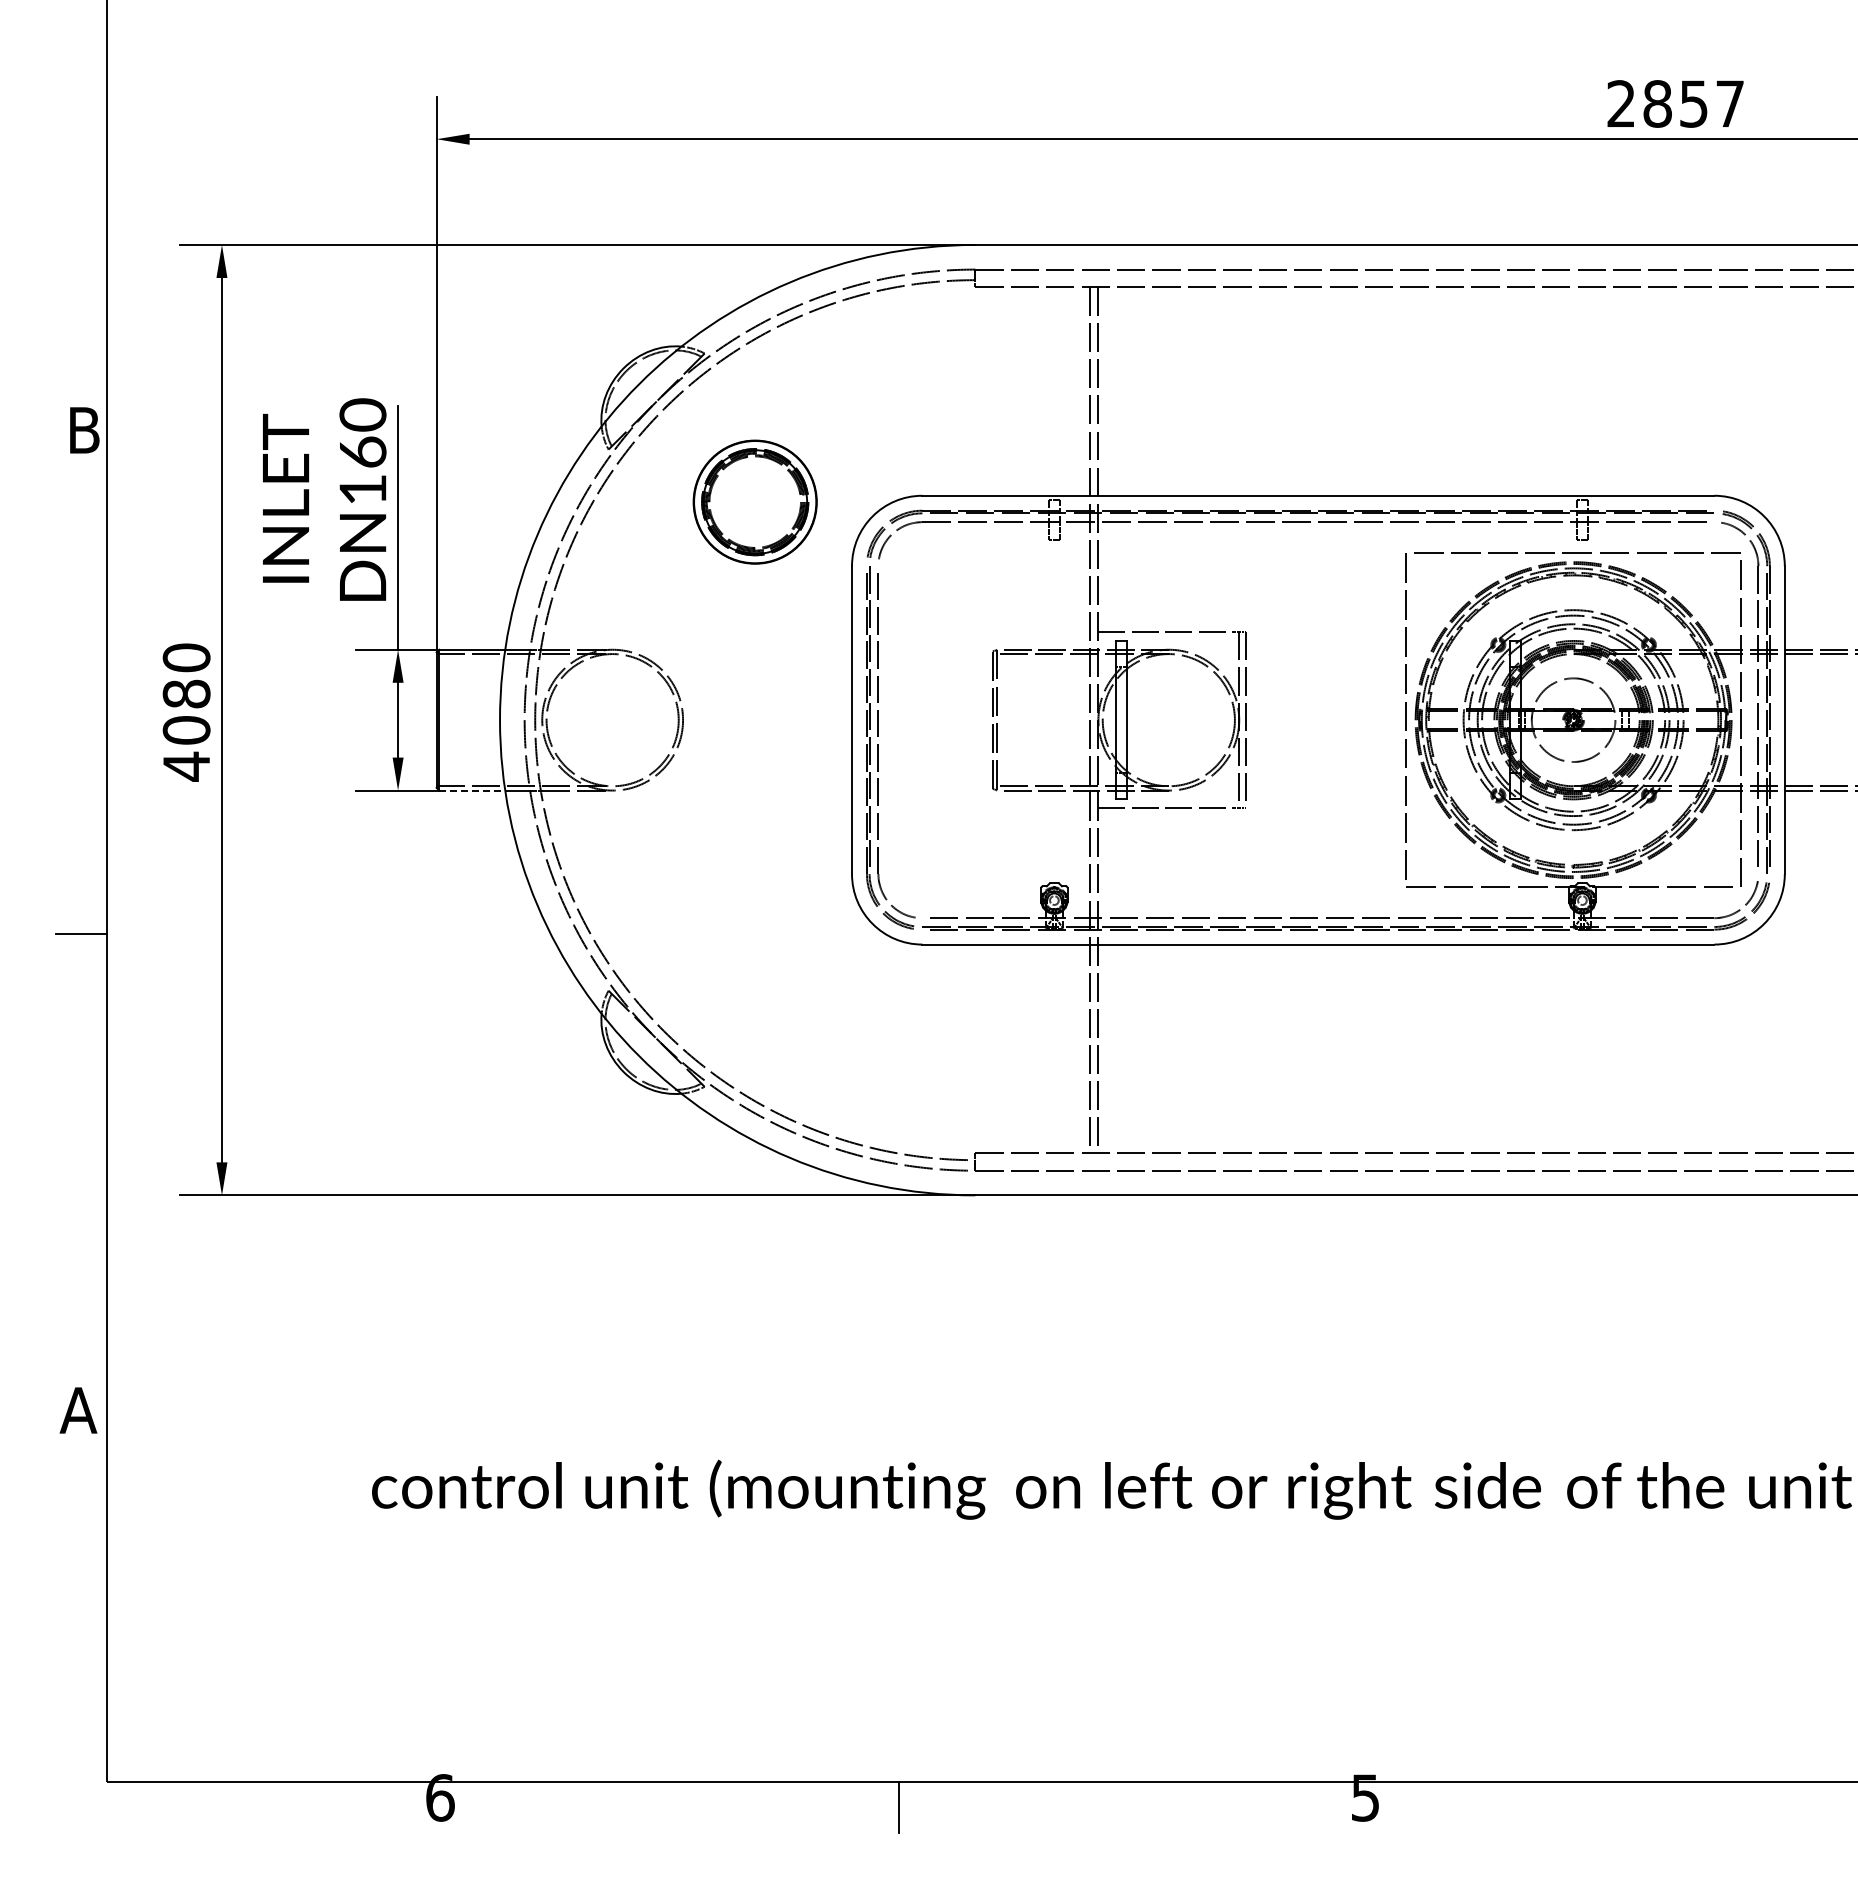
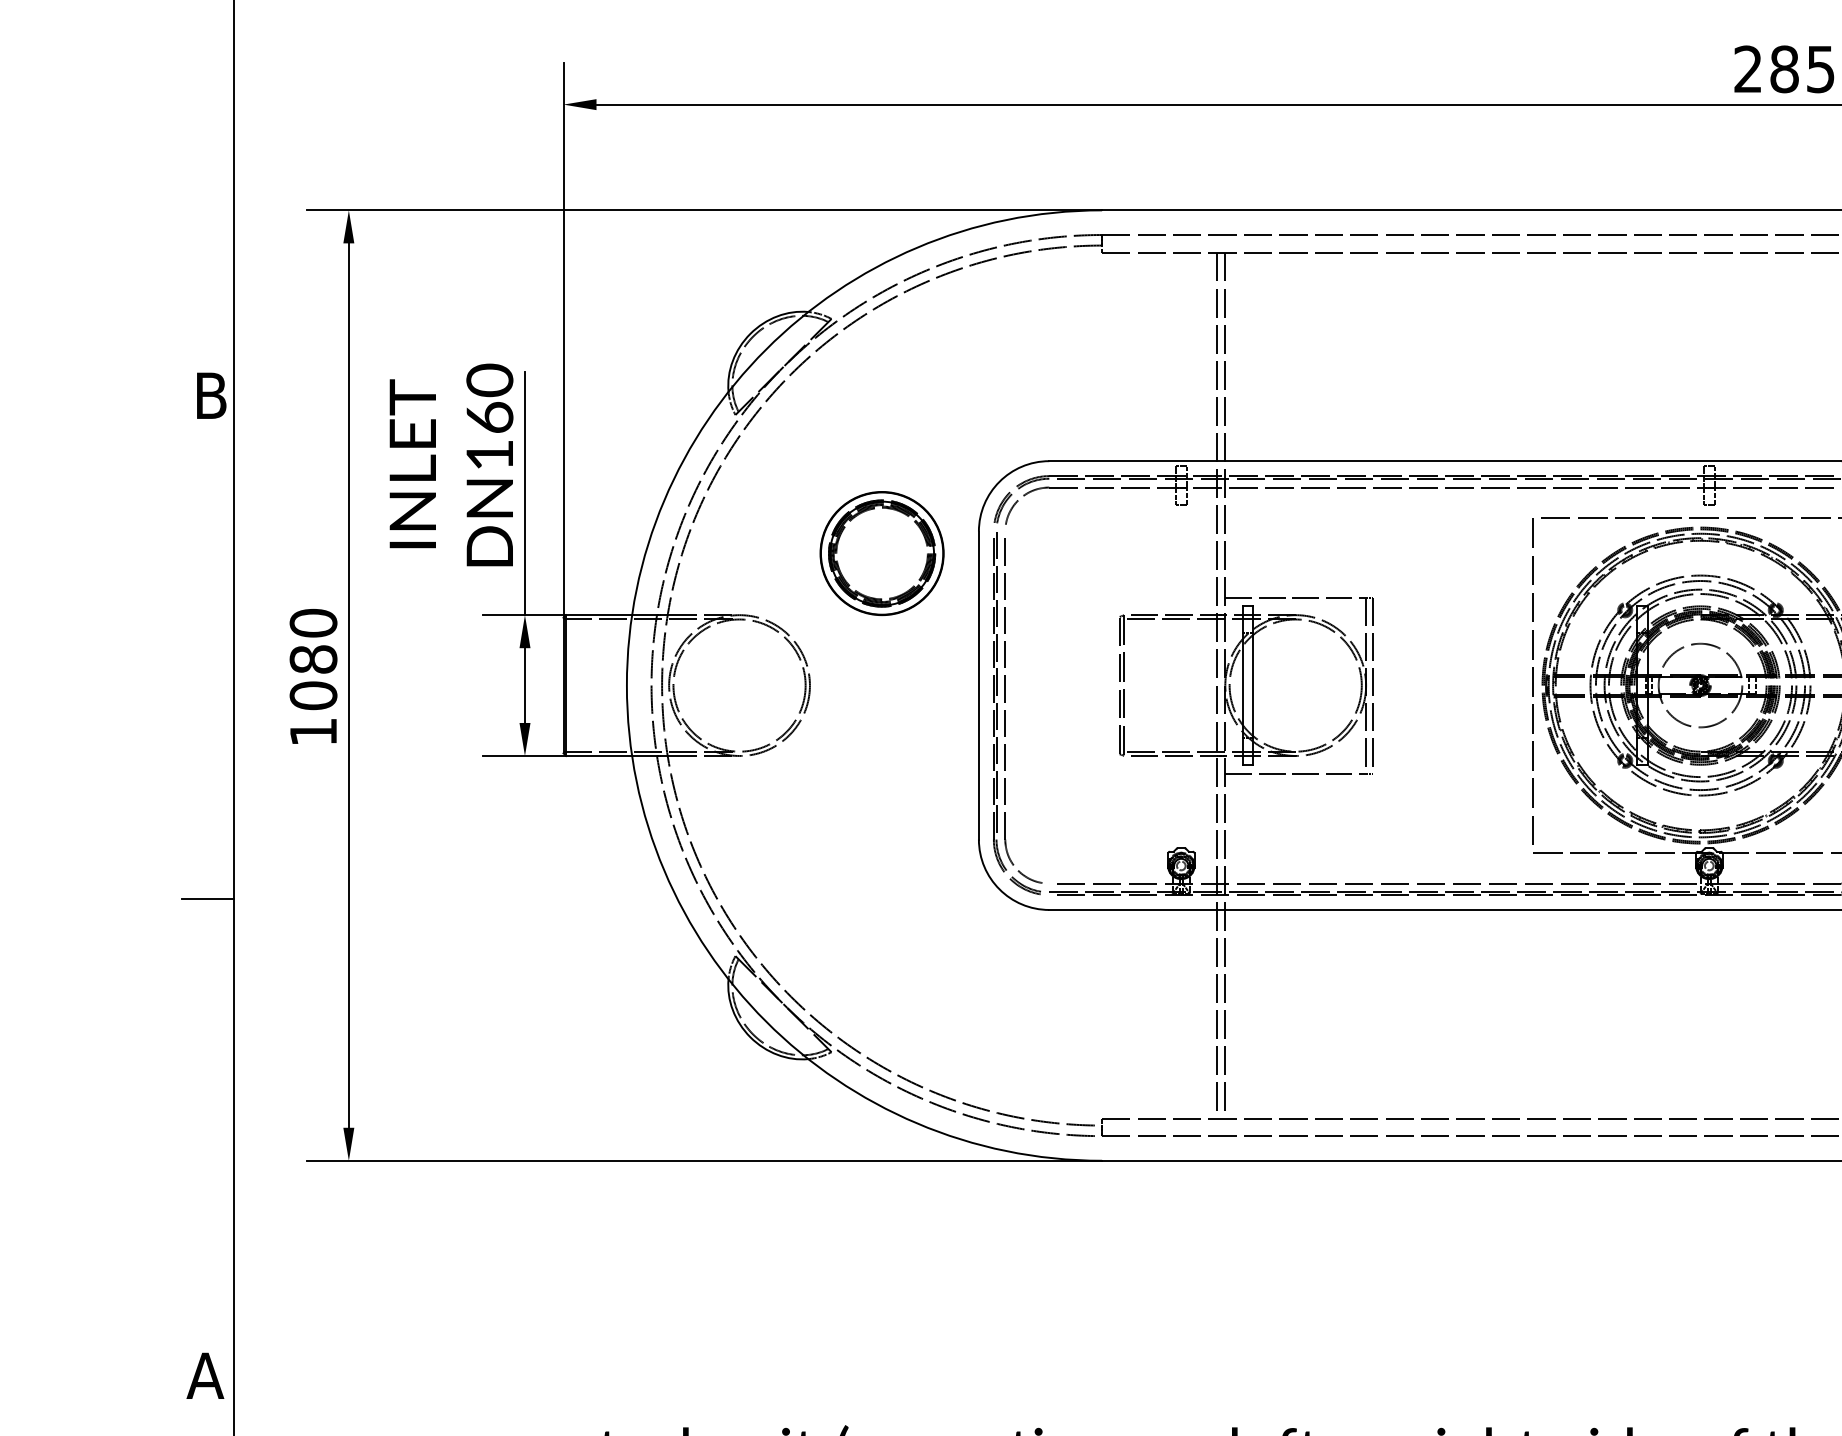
part: (754, 501) -> (881, 552), moved
text: (186, 766) -> (313, 731), 4080 -> 1080
line: (472, 790) -> (599, 755), dashed -> solid

